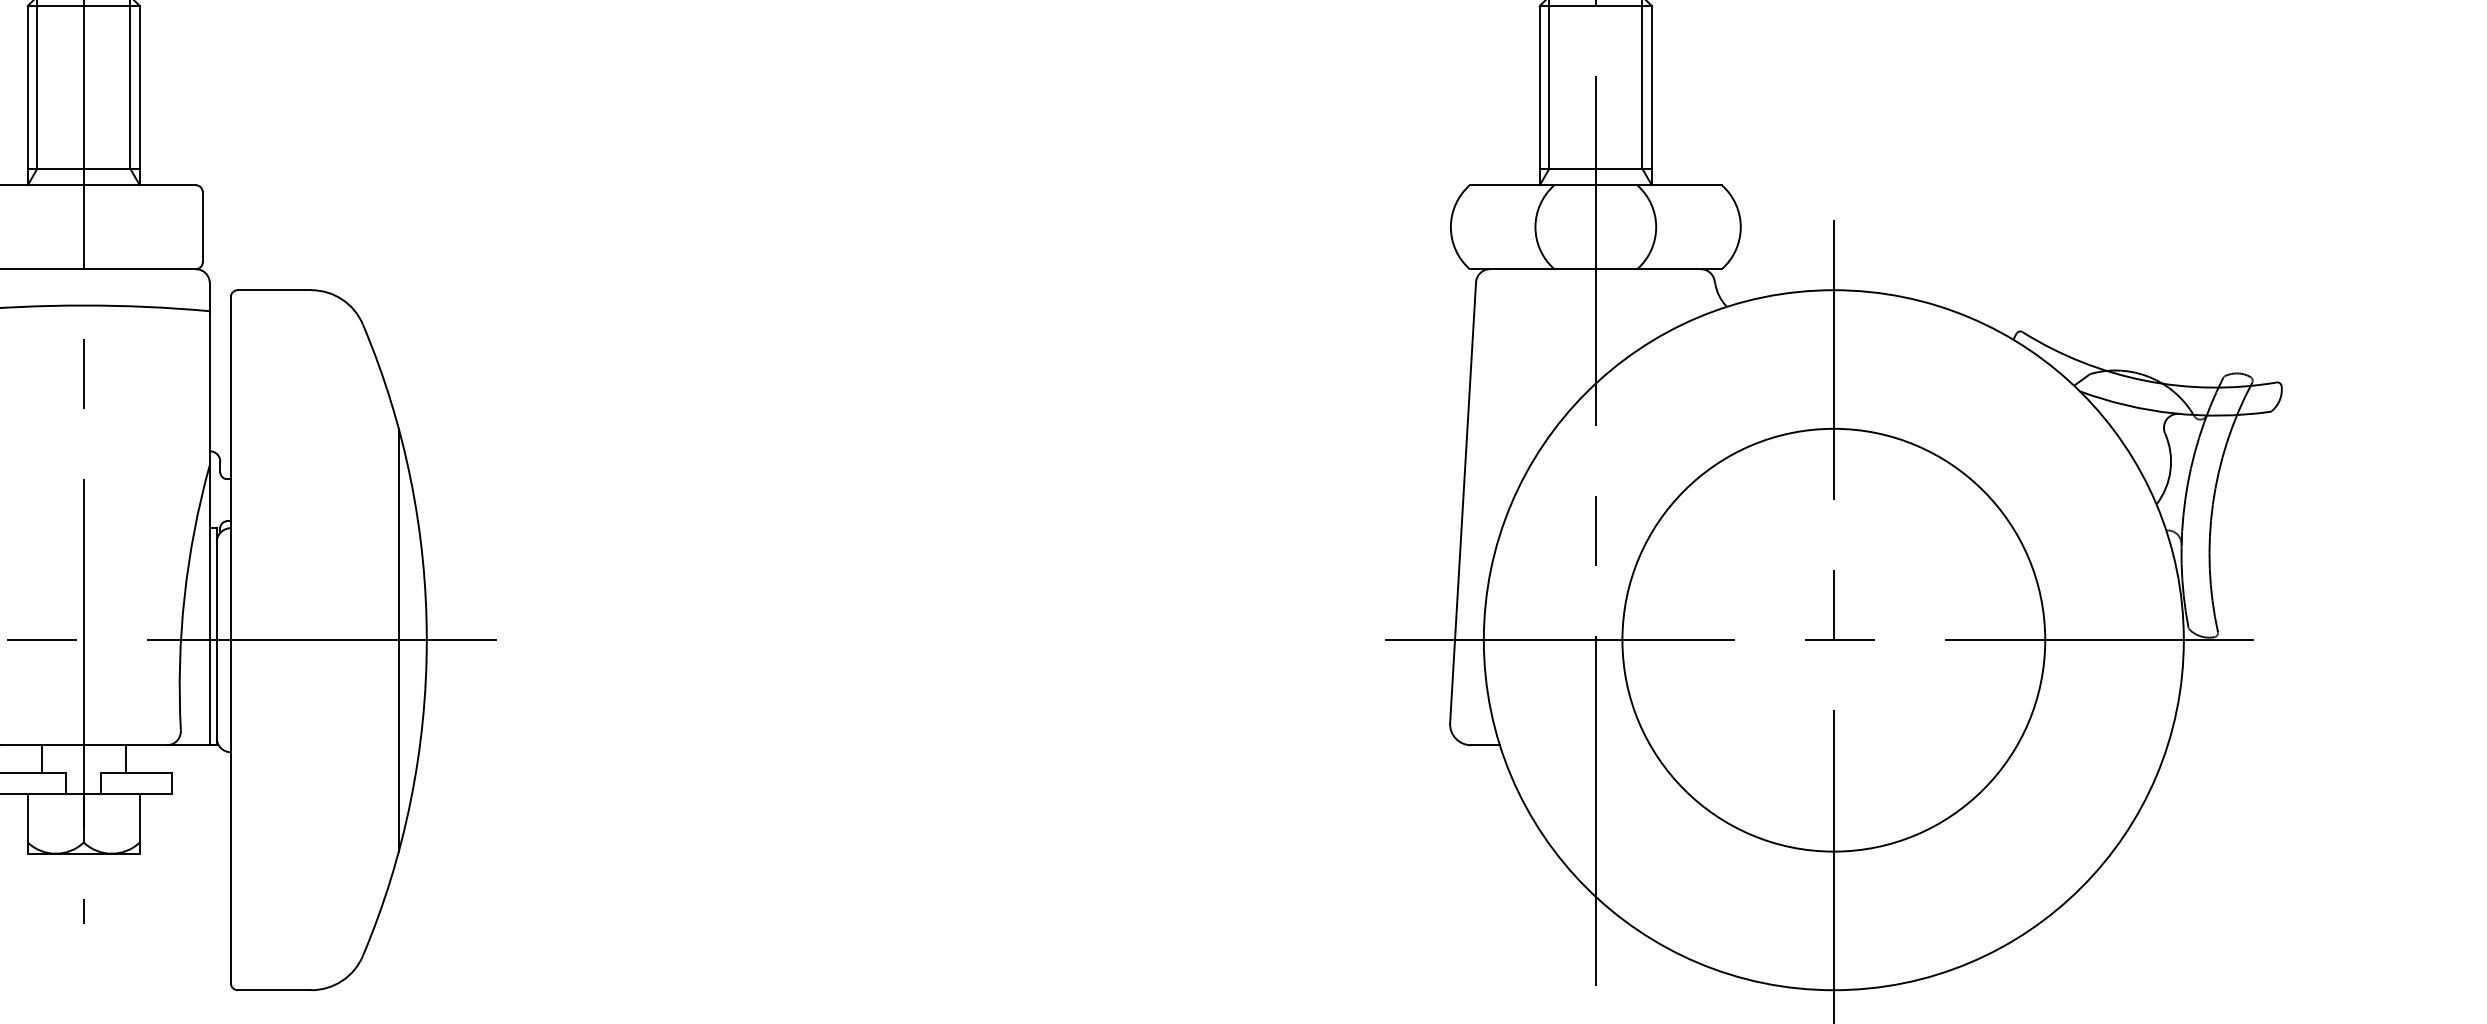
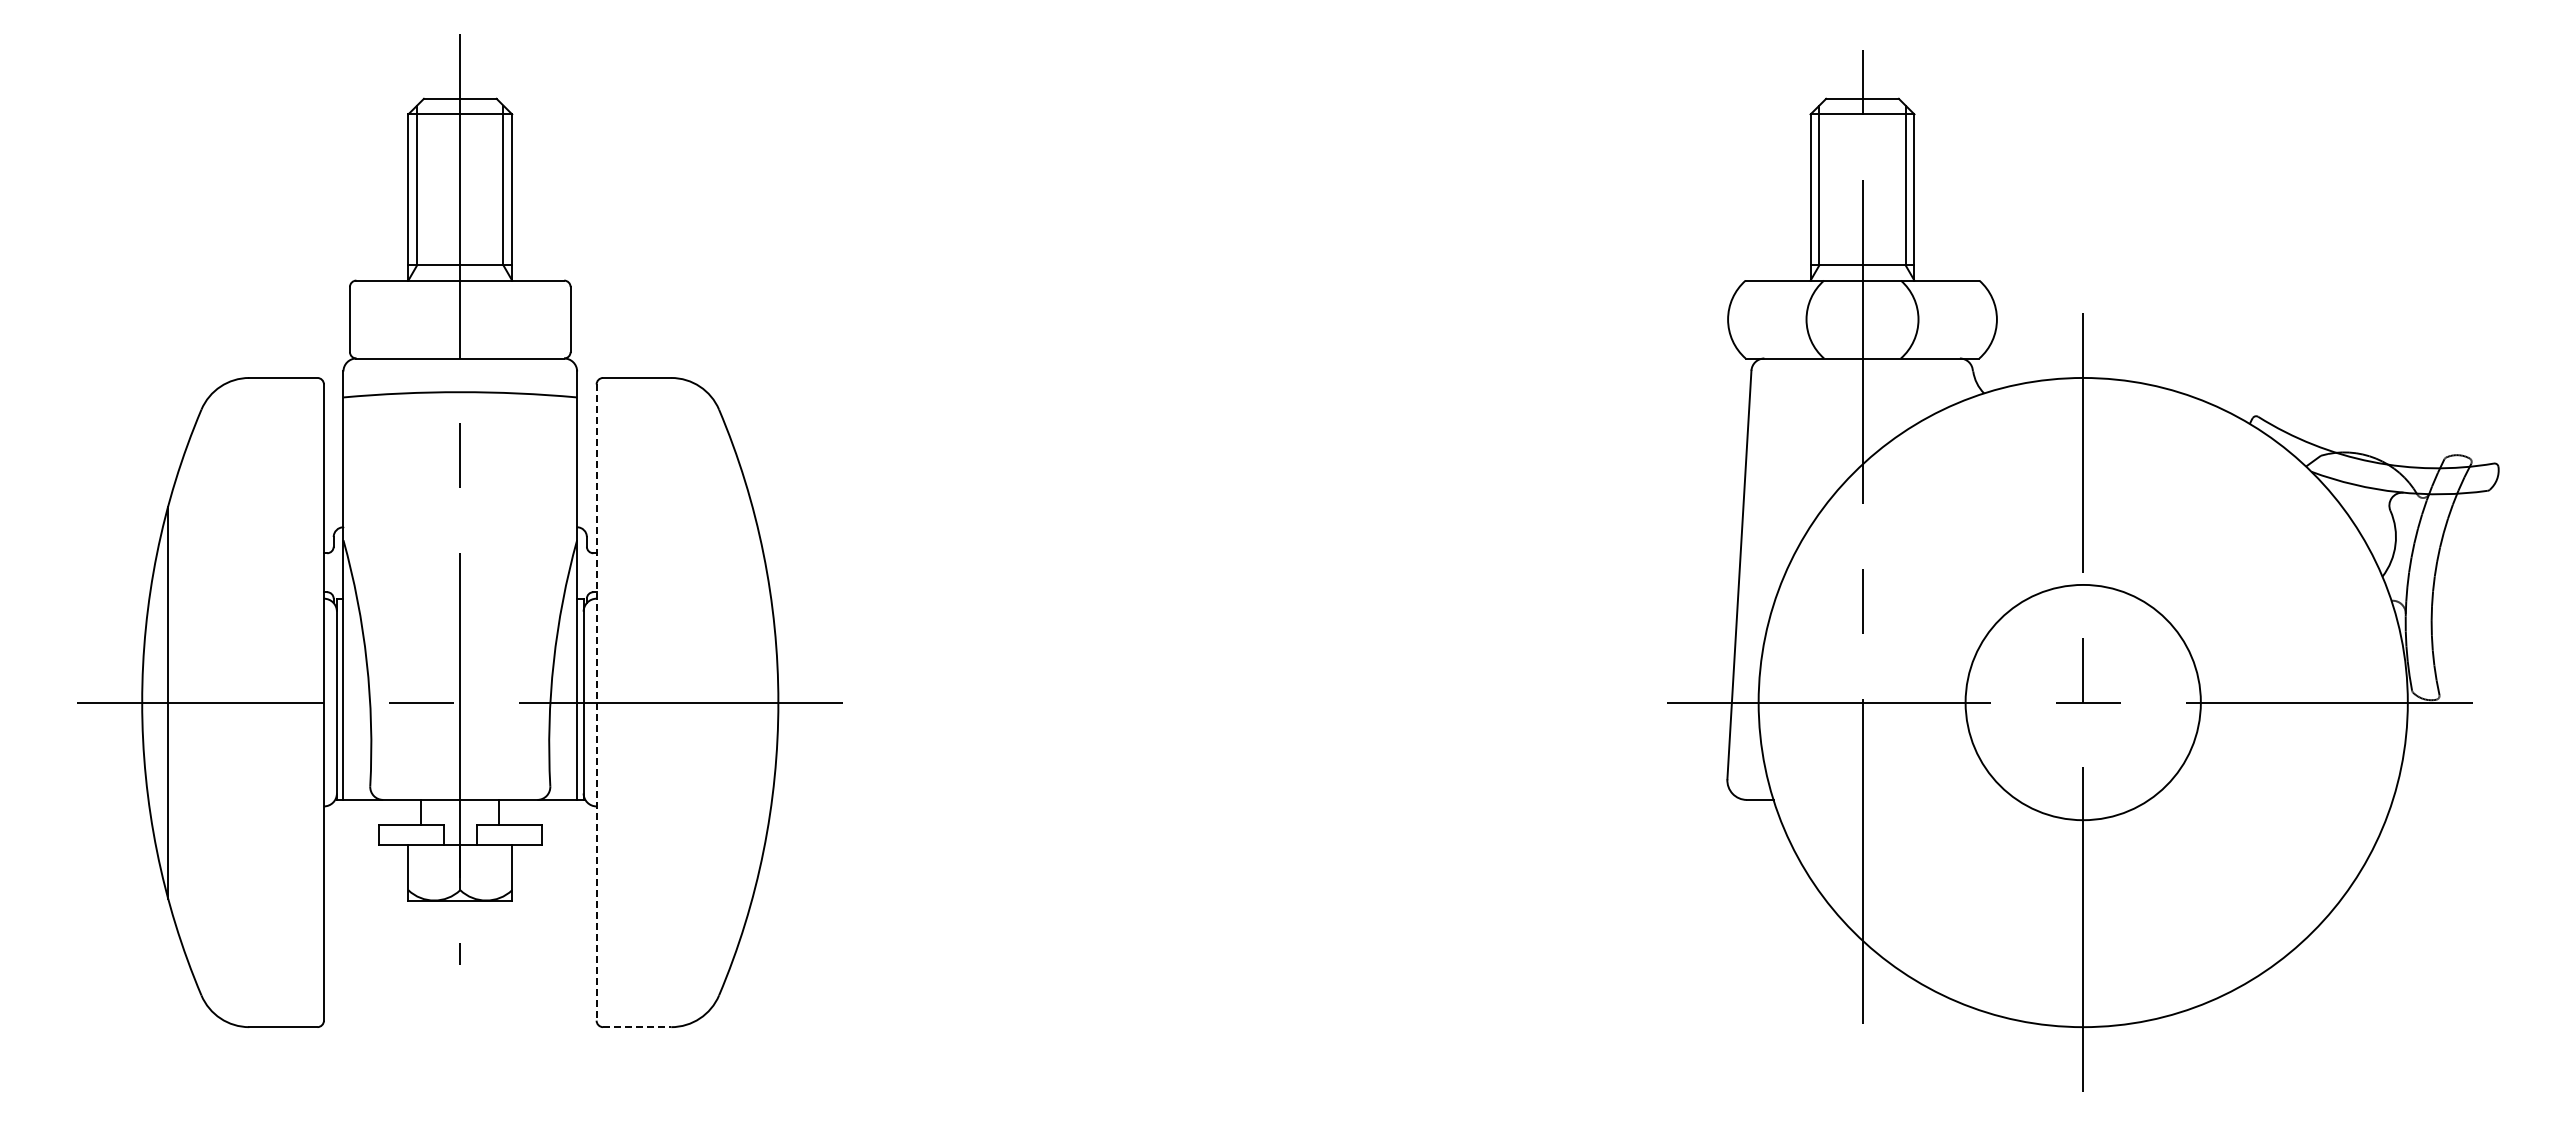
line: (398, 640) -> (752, 702), removed
circle: (1834, 640) -> (2083, 702), size x0.6
line: (230, 641) -> (596, 703), solid -> dashed
line: (274, 990) -> (637, 1027), solid -> dashed

